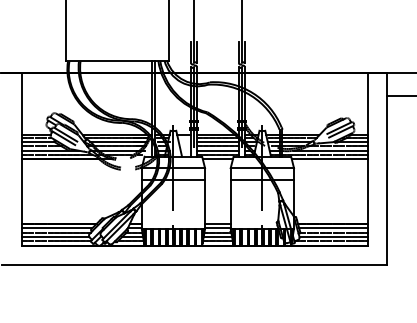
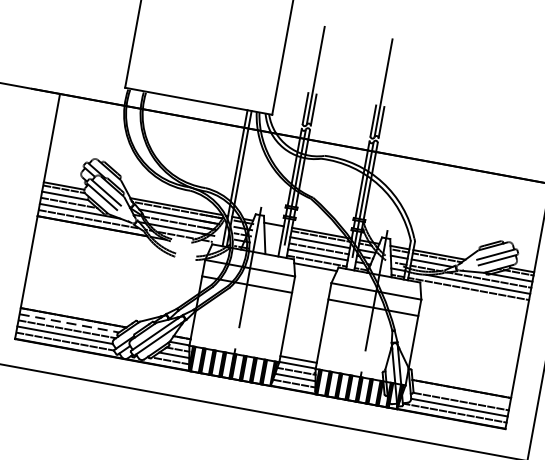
line: (329, 159) -> (473, 296), removed
line: (57, 228) -> (69, 323), solid -> dashed
line: (333, 228) -> (461, 395), removed

